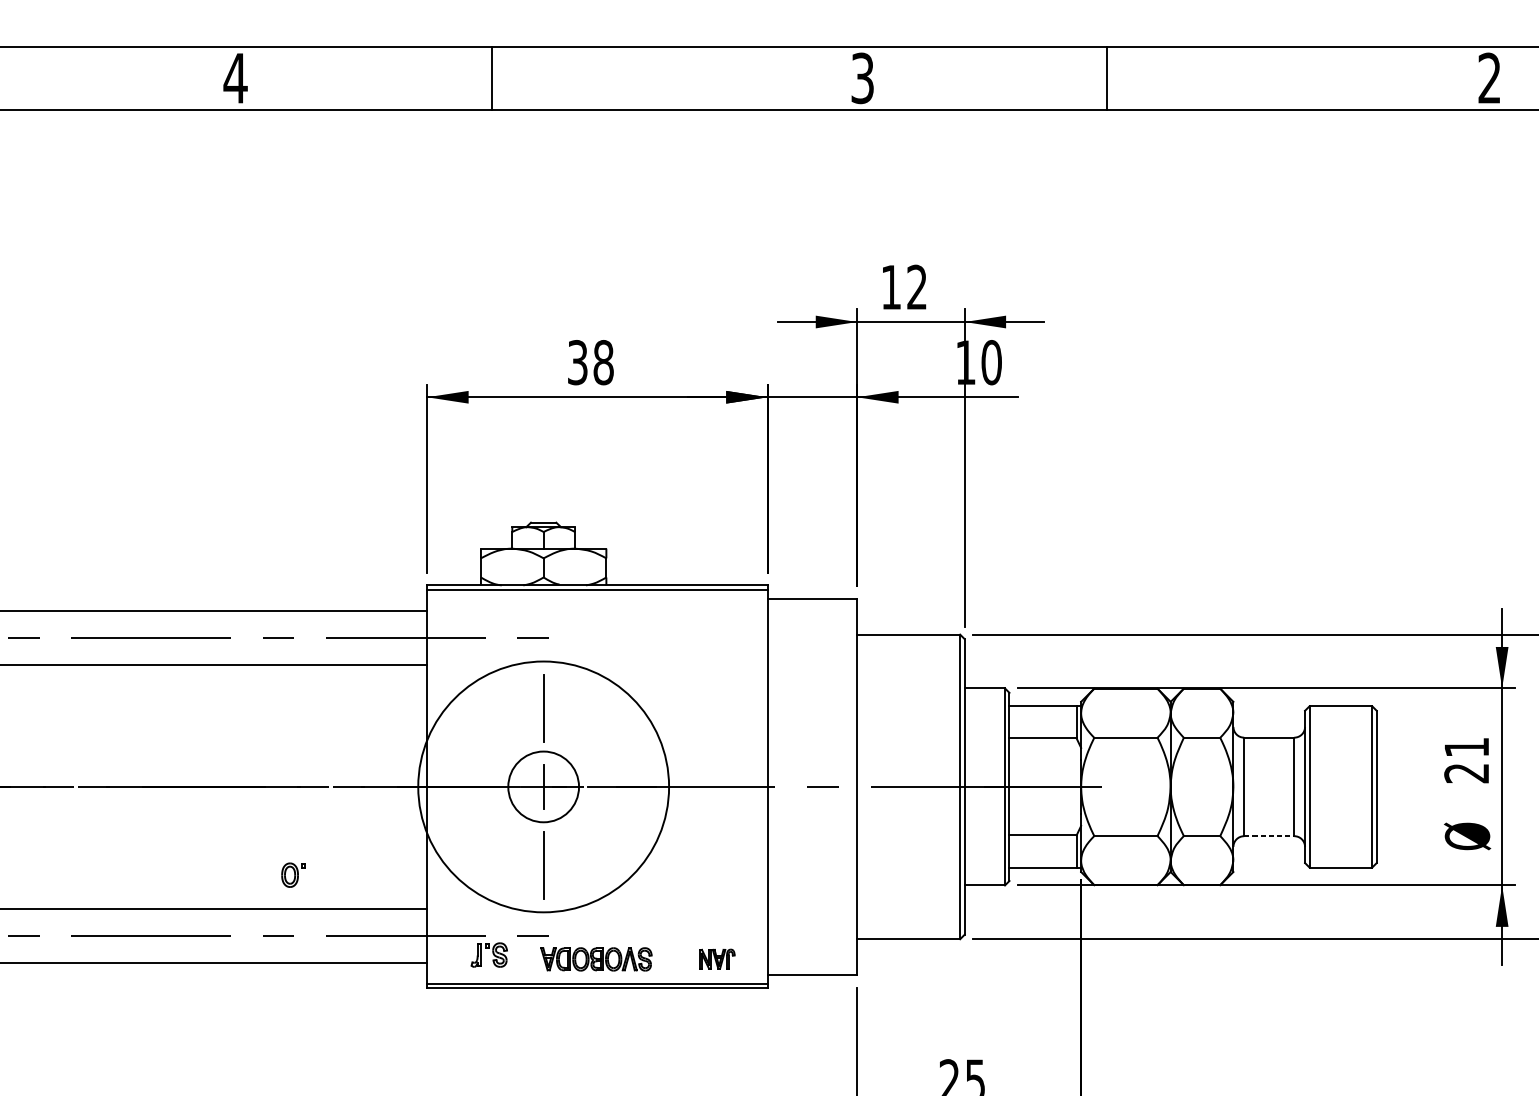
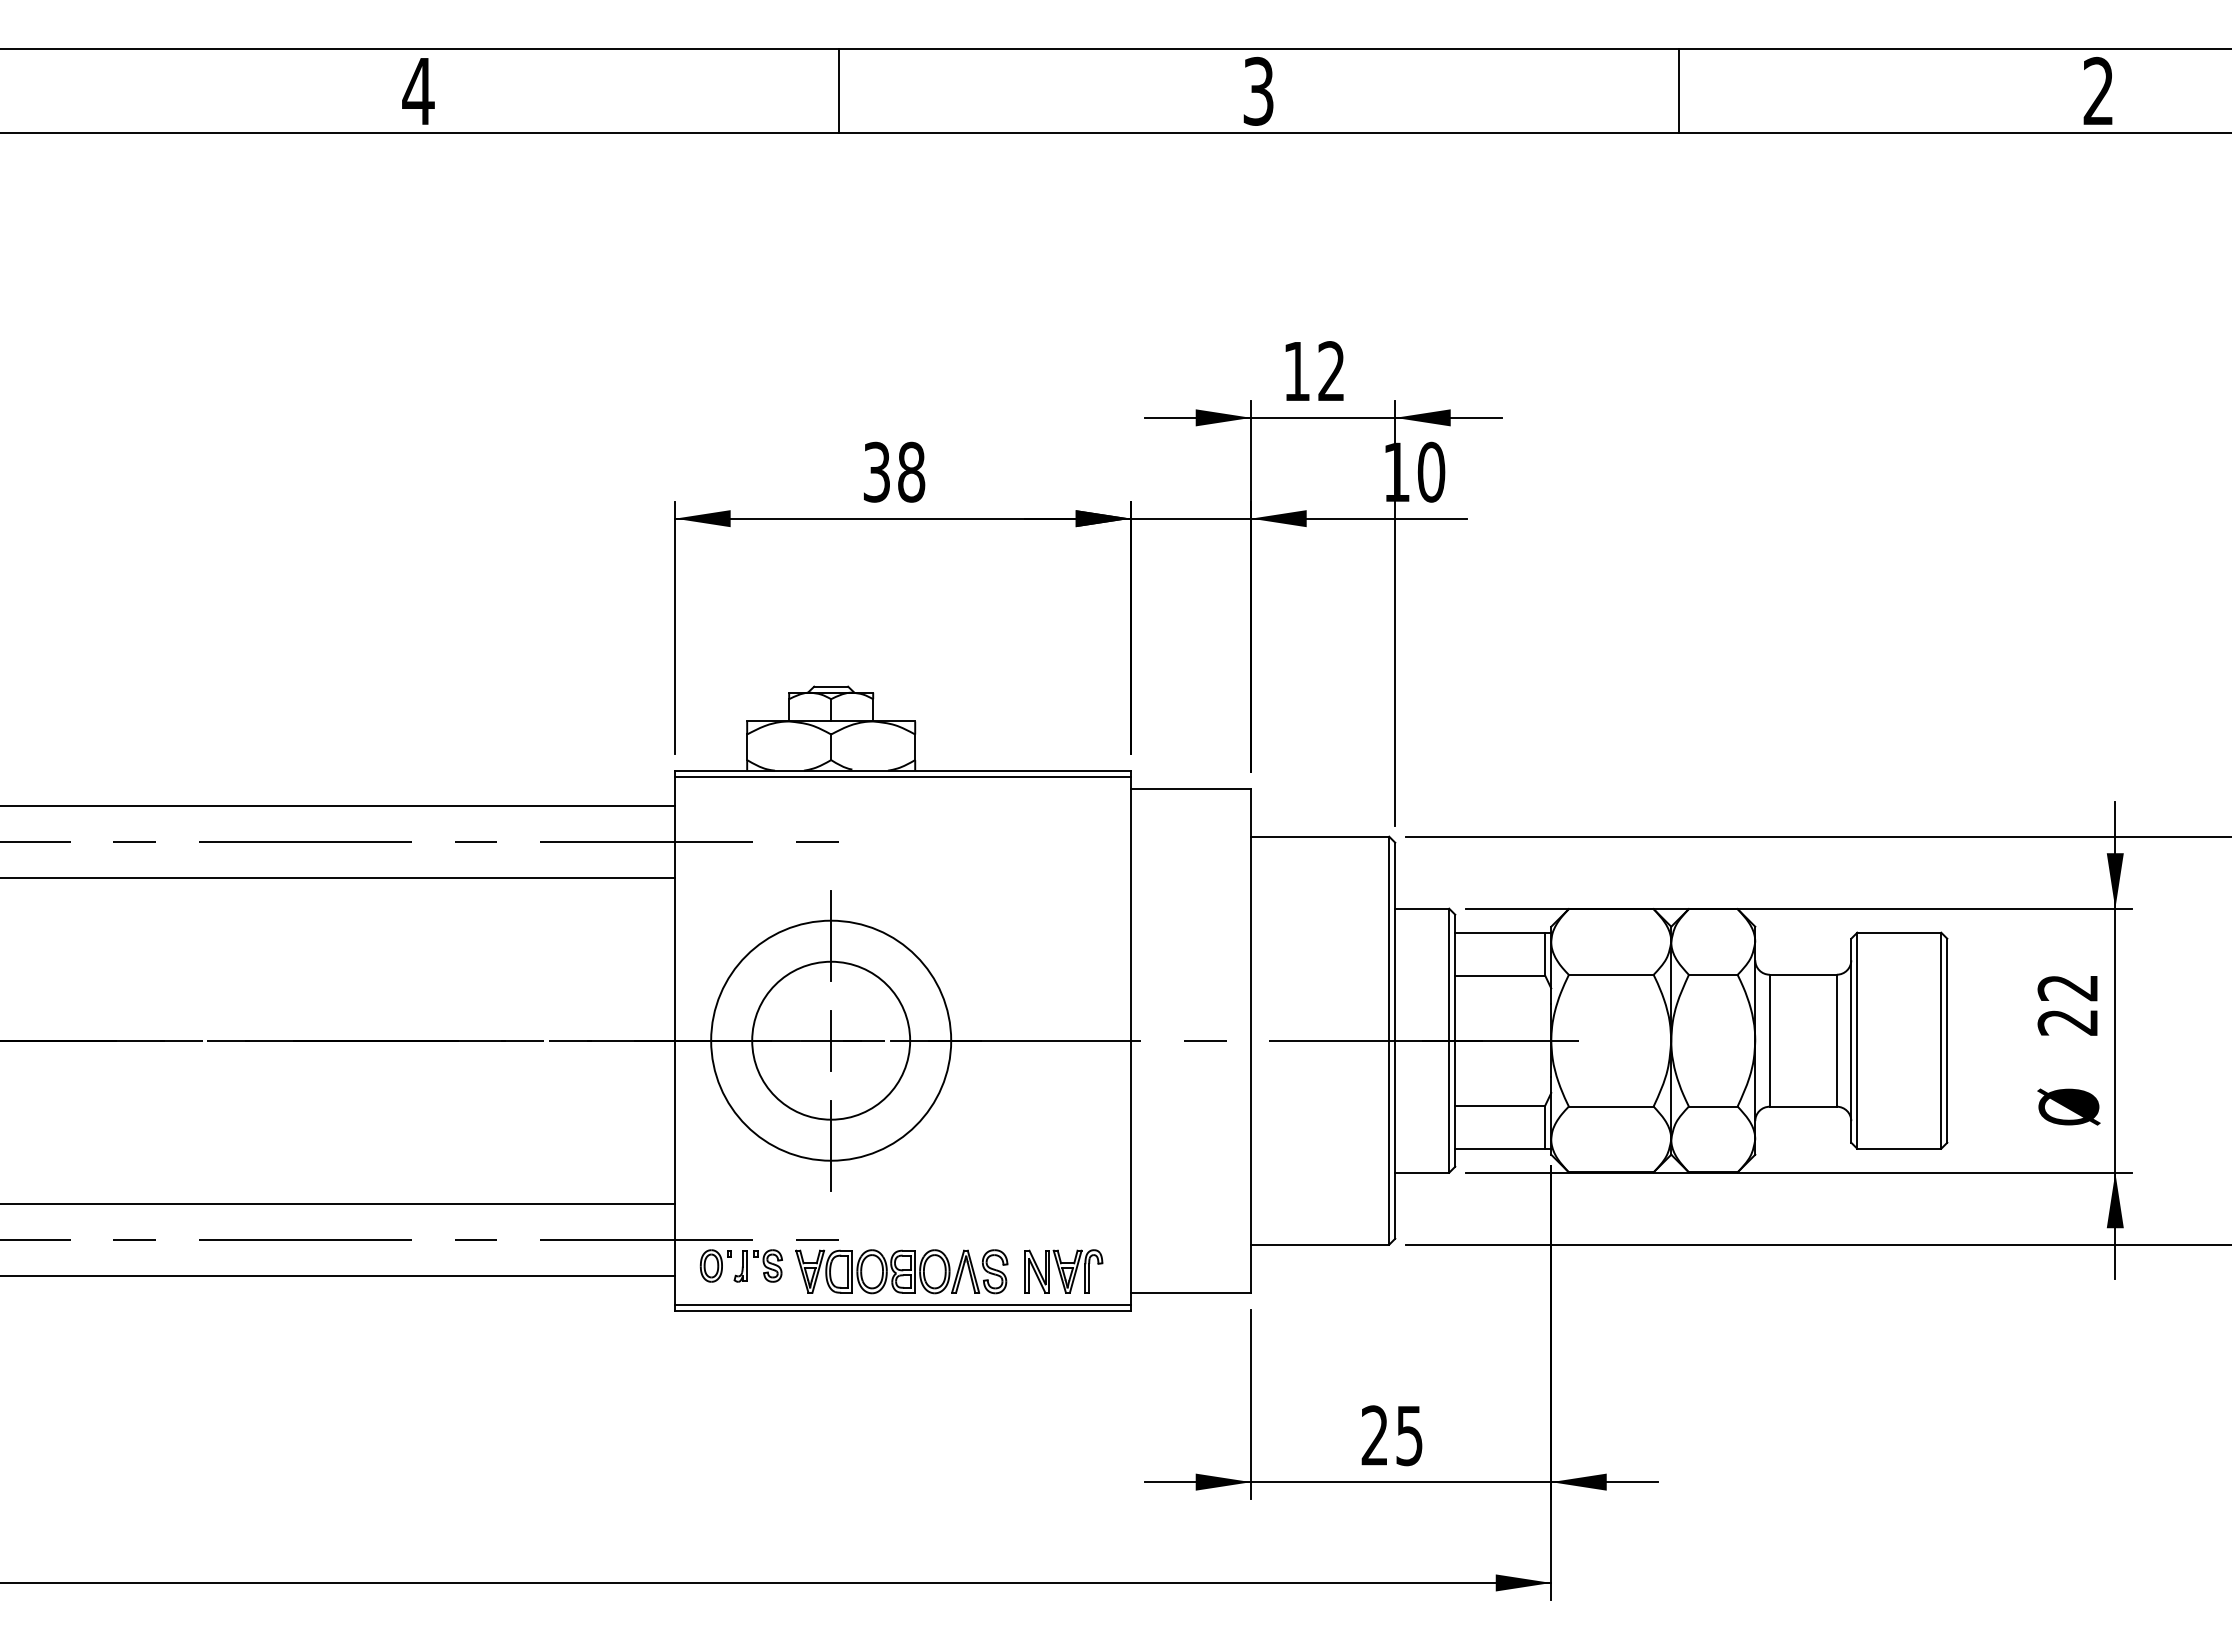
line: (492, 78) -> (839, 91), moved
line: (1107, 78) -> (1679, 91), moved
text: (1466, 747) -> (2067, 988), 21 -> 22
circle: (543, 786) -> (831, 1040), size x0.71
circle: (543, 786) -> (831, 1040), size x1.67
line: (1269, 836) -> (1803, 1106), dashed -> solid
part: (293, 874) -> (715, 1265), moved
part: (596, 959) -> (901, 1271), size x1.43
part: (717, 959) -> (1063, 1271), size x1.67

